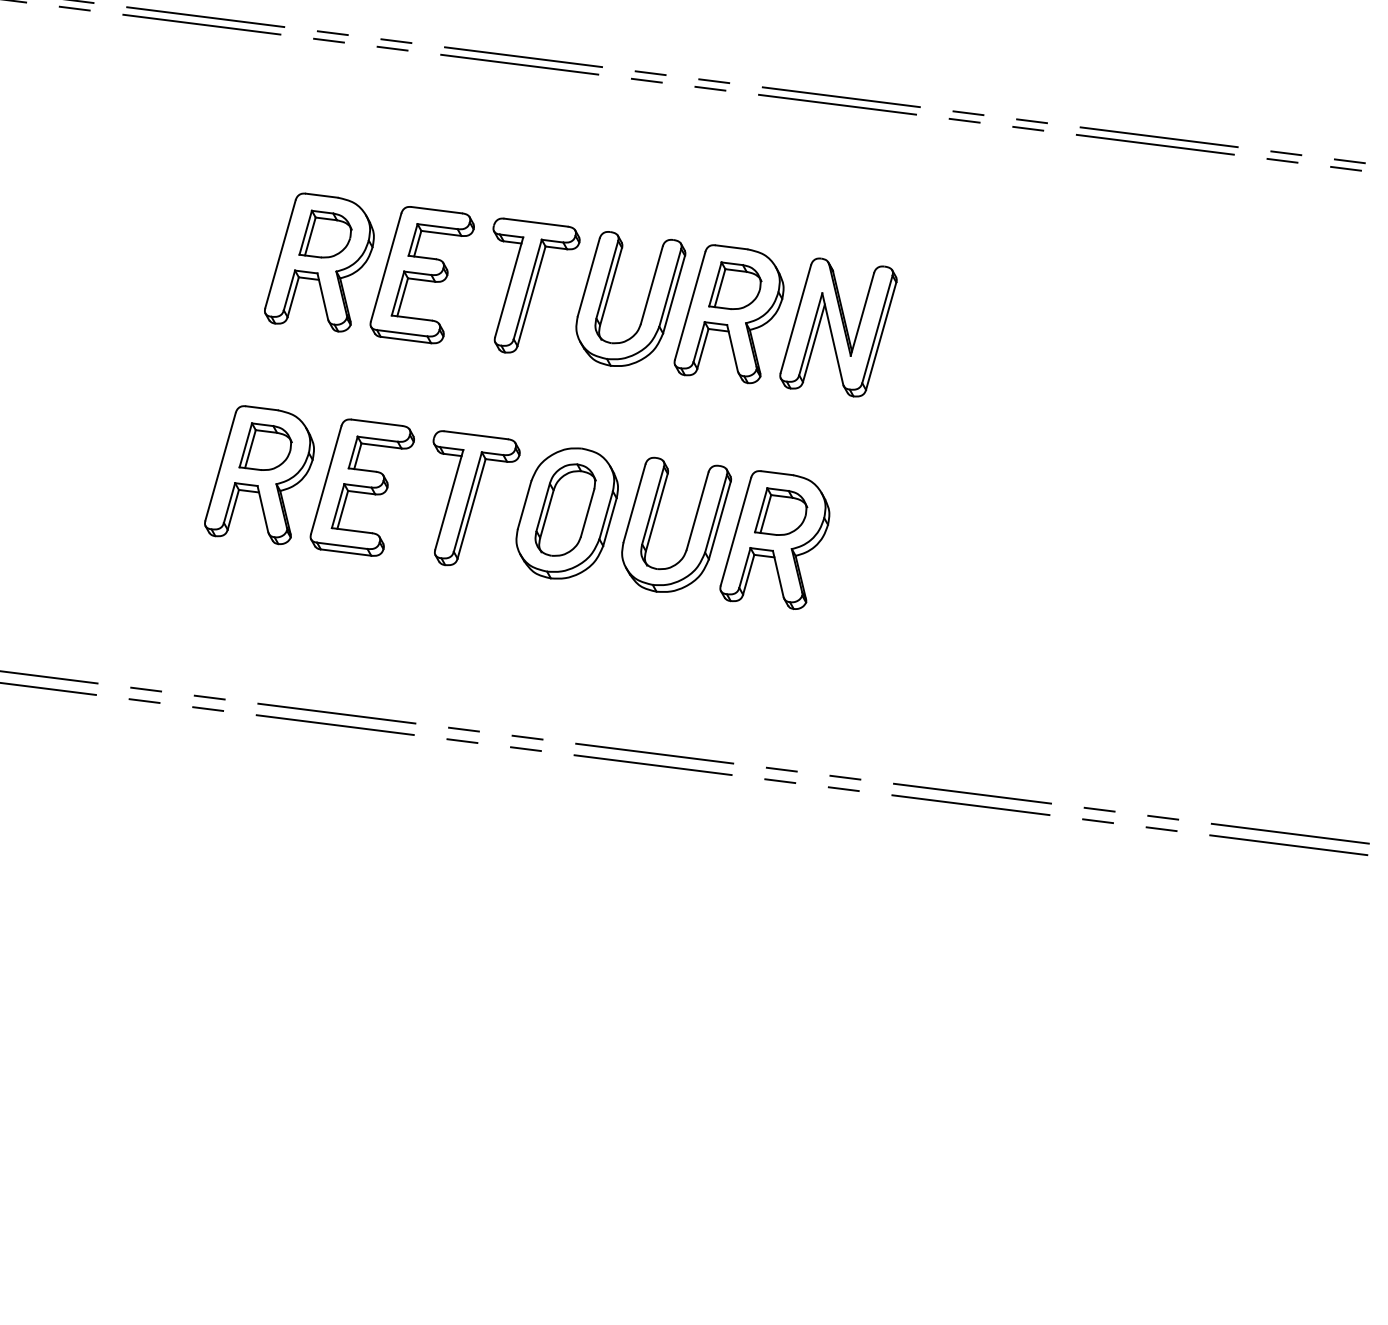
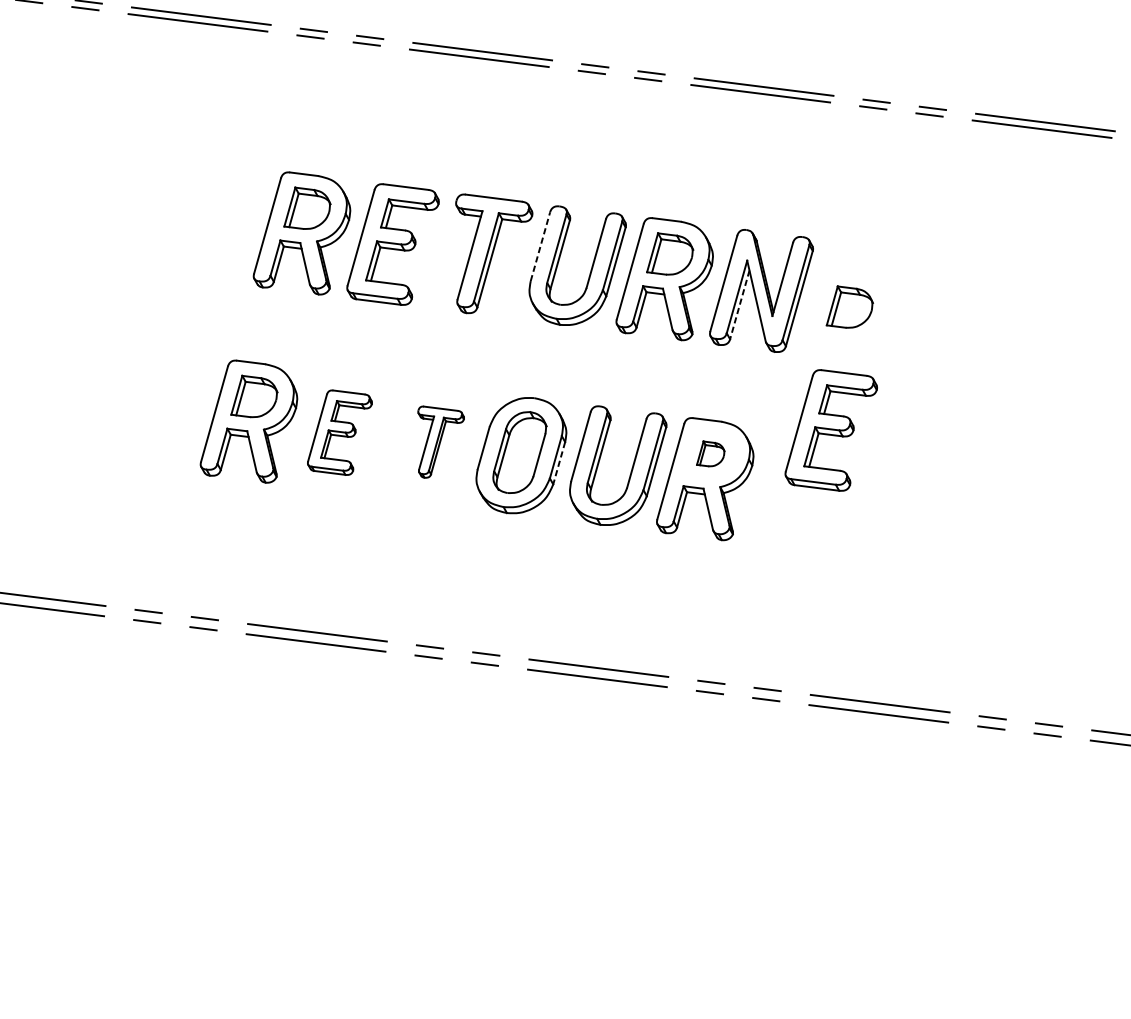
line: (588, 277) -> (540, 246), solid -> dashed
line: (813, 343) -> (739, 305), solid -> dashed
part: (938, 345) -> (850, 306), added
part: (916, 485) -> (830, 430), added
part: (361, 487) -> (339, 432), size x0.7
part: (476, 498) -> (441, 442), size x0.6
part: (781, 511) -> (711, 453), size x0.6
line: (609, 522) -> (558, 463), solid -> dashed

